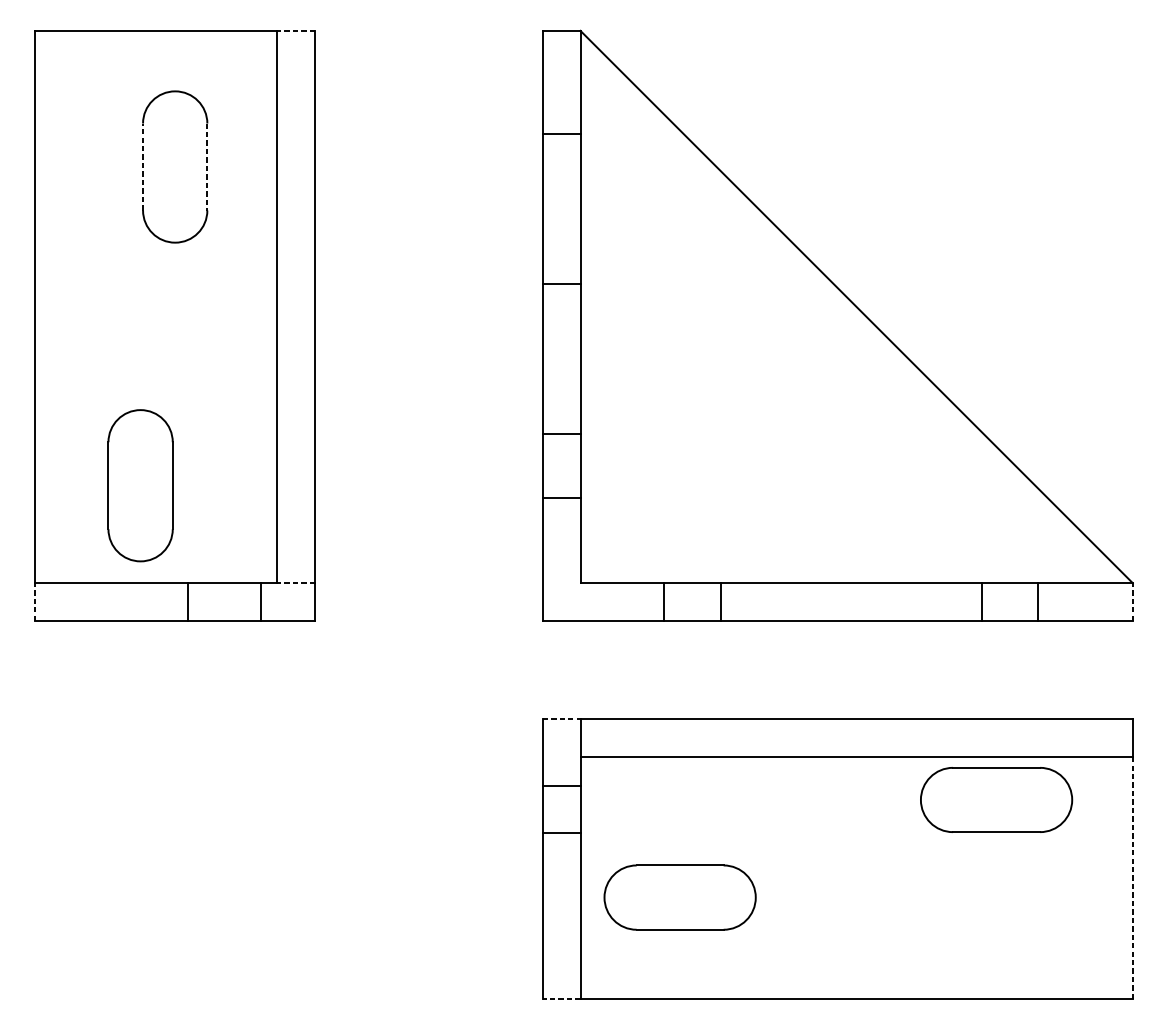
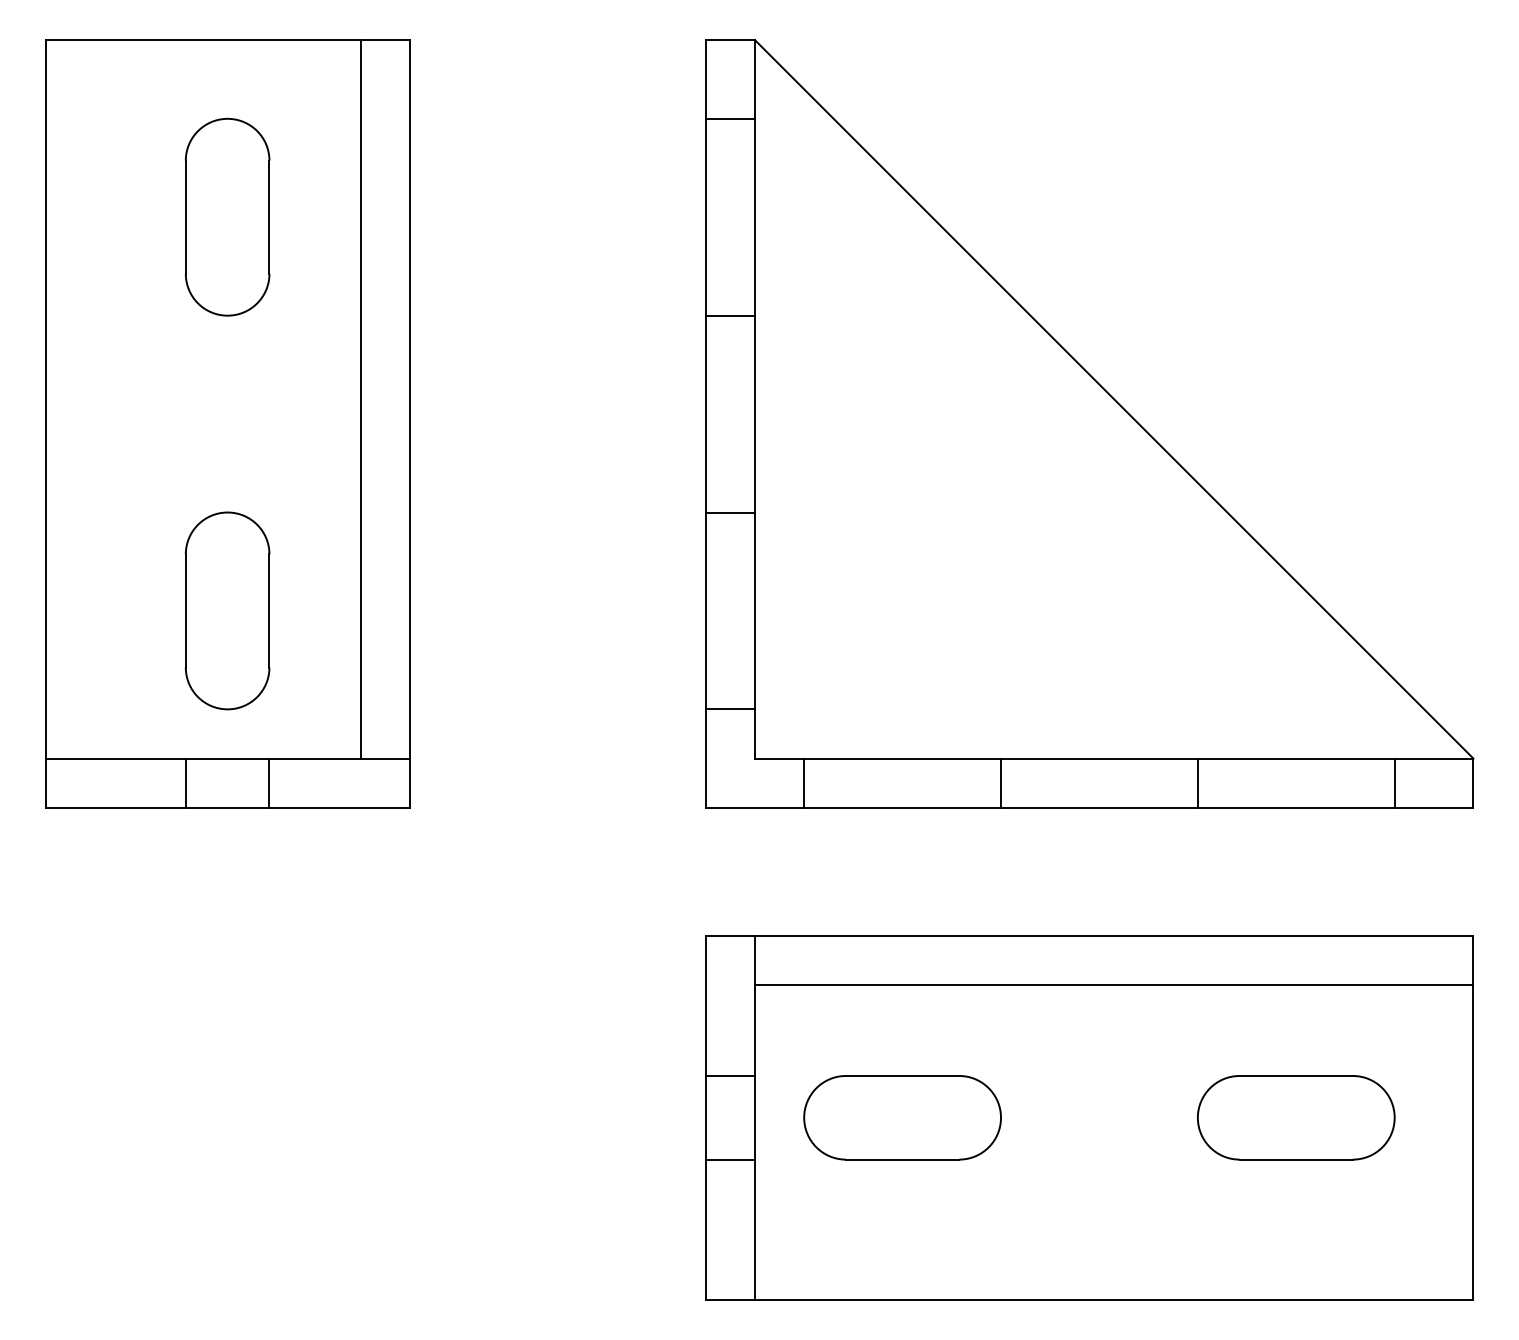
line: (296, 31) -> (385, 40), dashed -> solid
line: (560, 133) -> (729, 118), moved
line: (142, 167) -> (185, 217), dashed -> solid
line: (207, 167) -> (269, 217), dashed -> solid
line: (560, 284) -> (729, 315), moved
line: (560, 433) -> (729, 512), moved
part: (140, 485) -> (227, 610), moved
line: (560, 497) -> (729, 709), moved
line: (296, 583) -> (385, 758), dashed -> solid
line: (187, 601) -> (185, 782), moved
line: (261, 601) -> (269, 782), moved
line: (664, 601) -> (804, 782), moved
line: (721, 601) -> (1001, 782), moved
line: (981, 601) -> (1197, 782), moved
line: (1037, 601) -> (1394, 782), moved
line: (35, 602) -> (45, 783), dashed -> solid
line: (1132, 602) -> (1473, 783), dashed -> solid
line: (561, 719) -> (730, 935), dashed -> solid
line: (560, 785) -> (729, 1075), moved
part: (996, 799) -> (1296, 1117), moved
line: (560, 832) -> (729, 1159), moved
line: (1132, 878) -> (1473, 1142), dashed -> solid
part: (680, 897) -> (902, 1117), moved
line: (561, 998) -> (730, 1299), dashed -> solid

